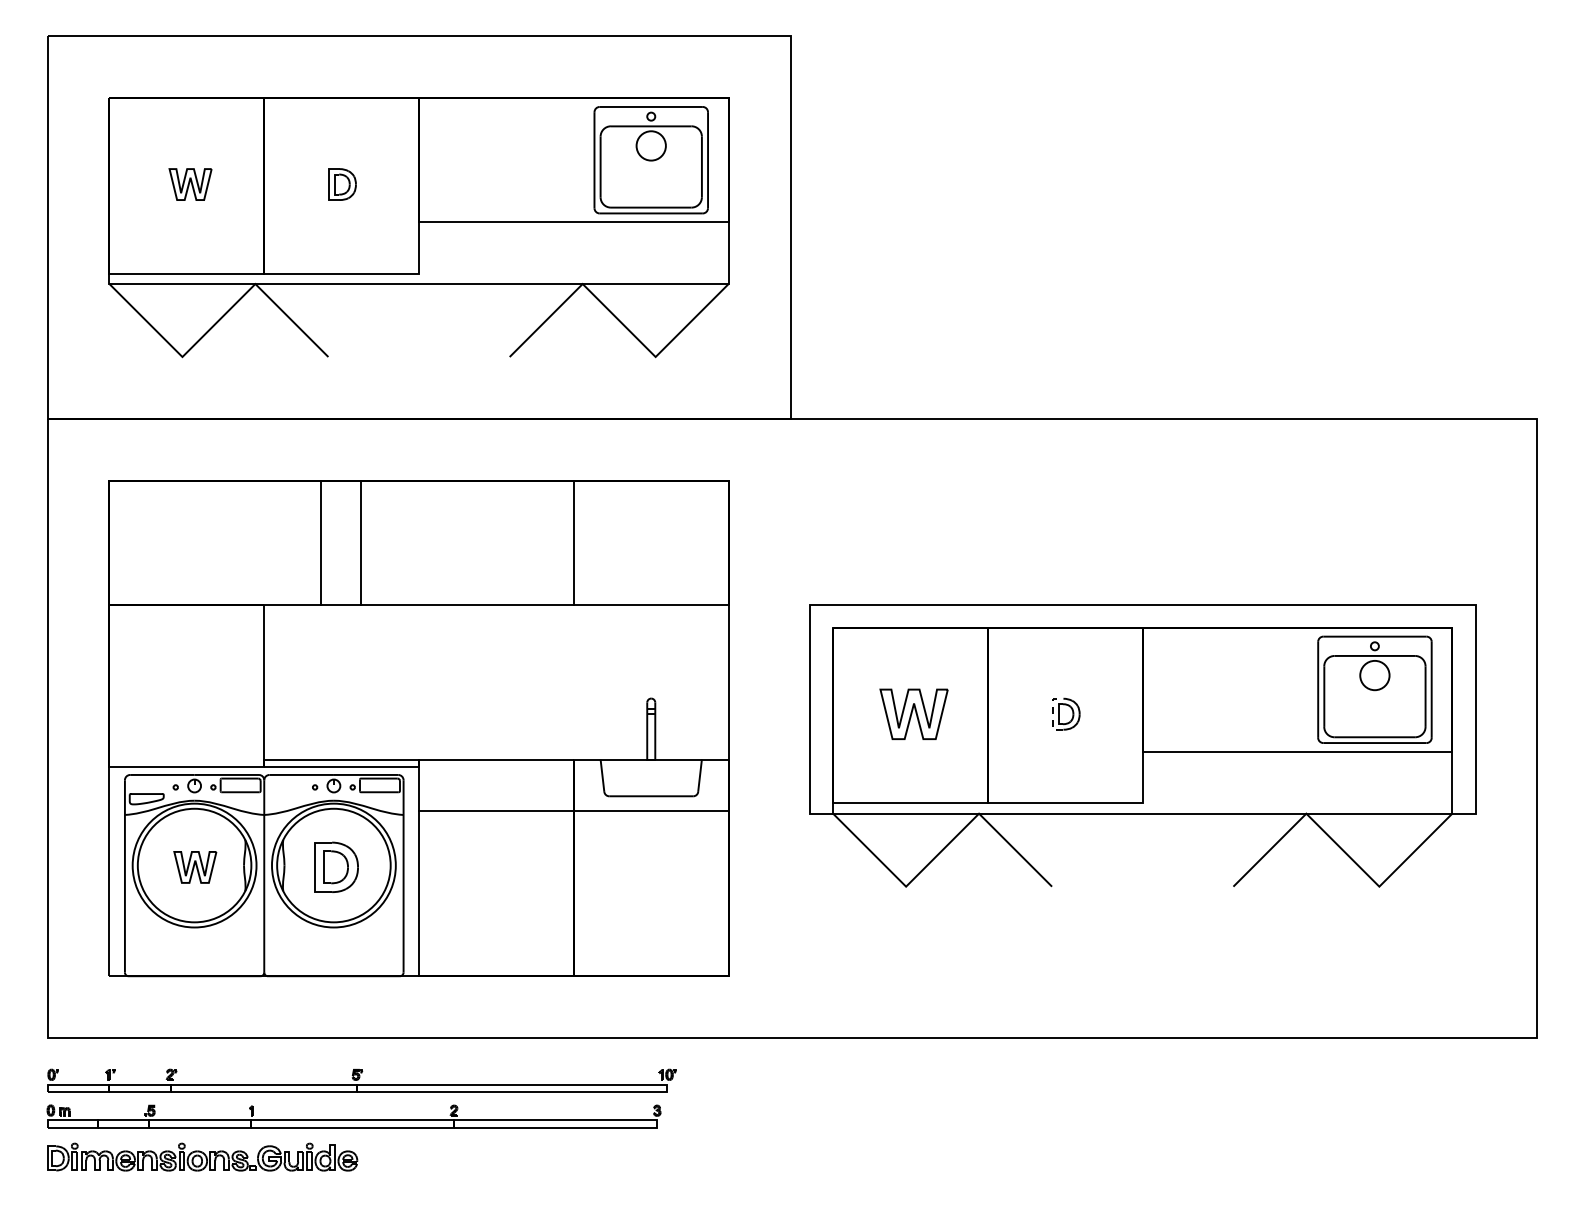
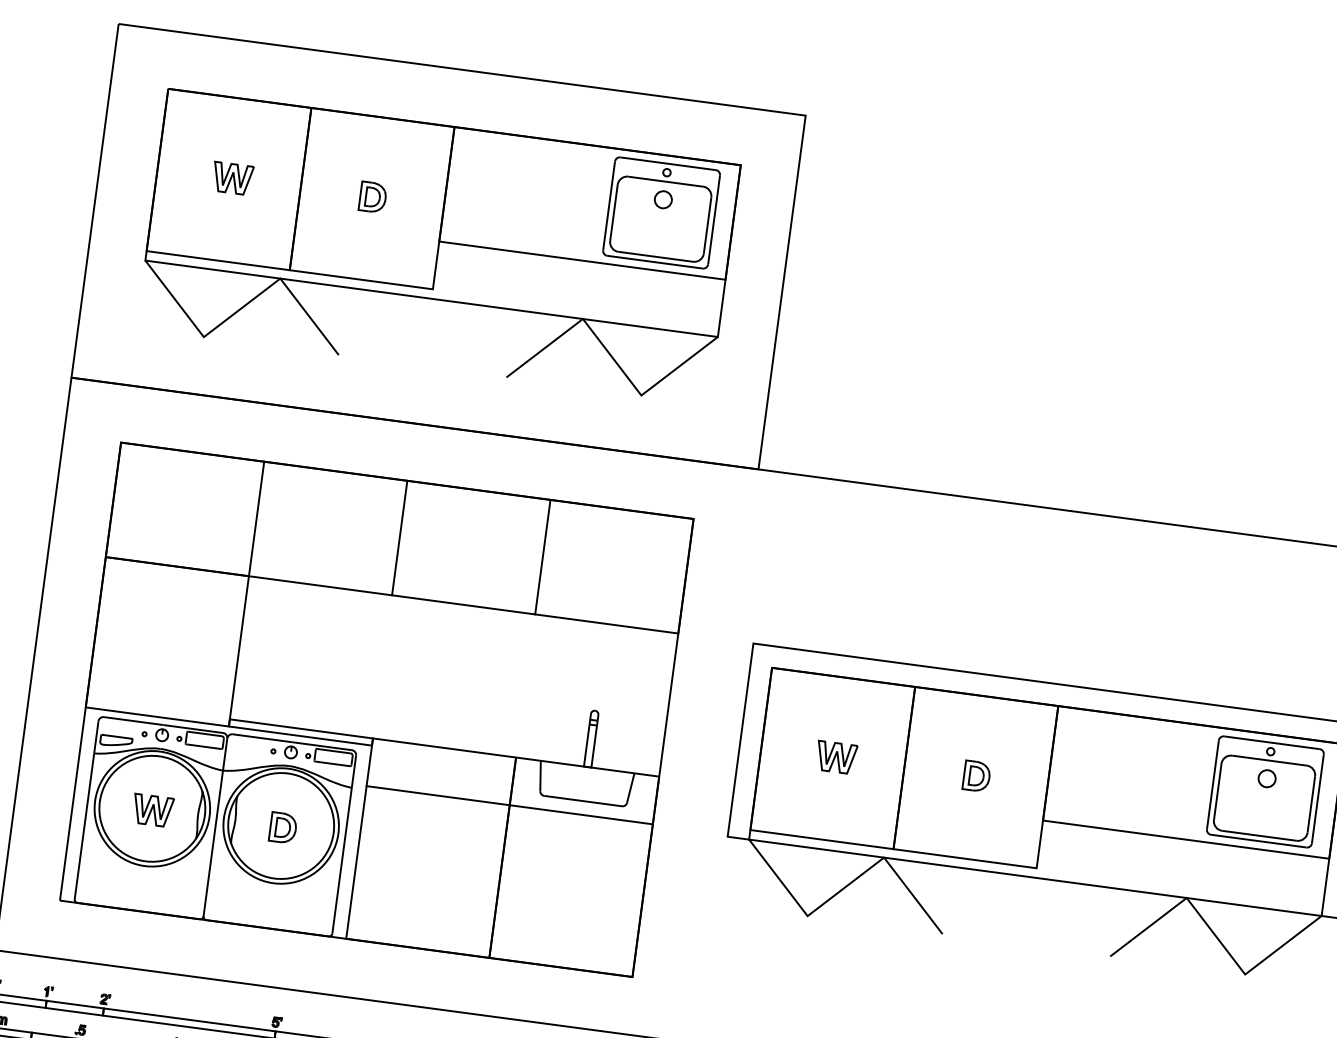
circle: (651, 145) -> (663, 199), size x0.62
line: (321, 542) -> (256, 518), moved
line: (361, 542) -> (400, 537), moved
circle: (1374, 675) -> (1266, 778), size x0.62
part: (914, 713) -> (836, 757), size x0.62
line: (1052, 713) -> (964, 774), dashed -> solid
part: (336, 867) -> (283, 828), size x0.62

